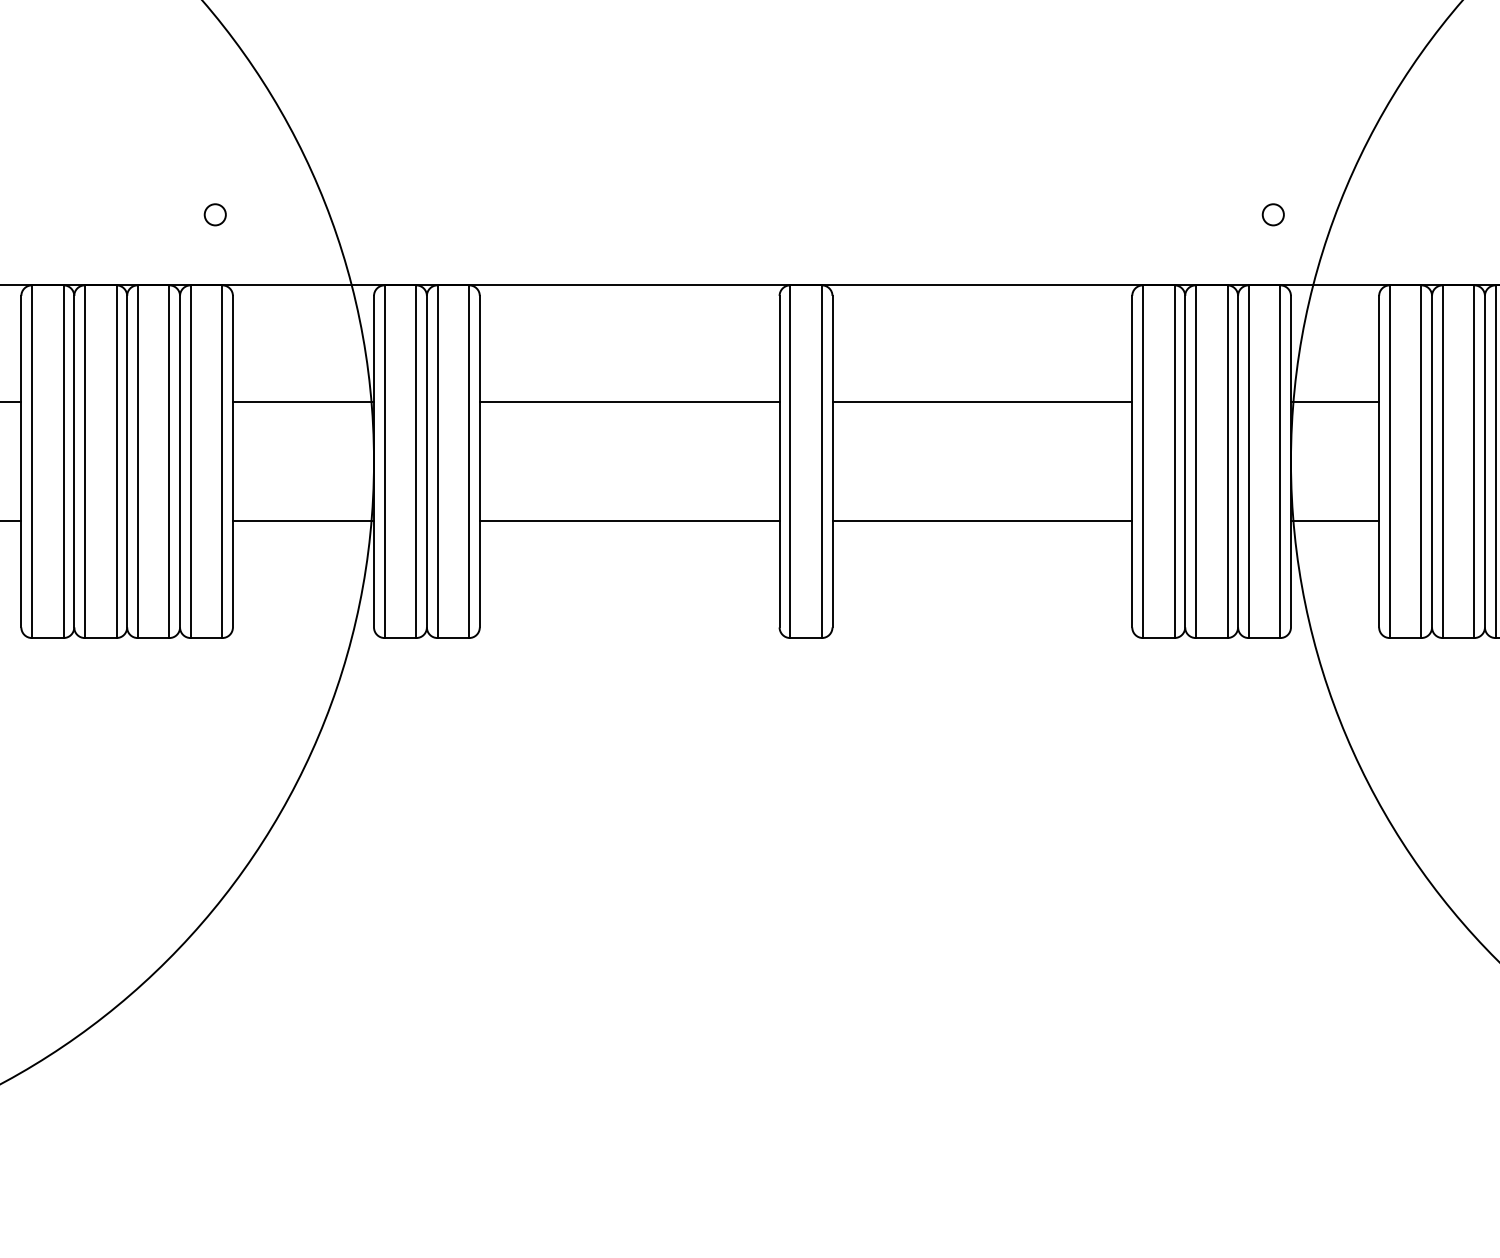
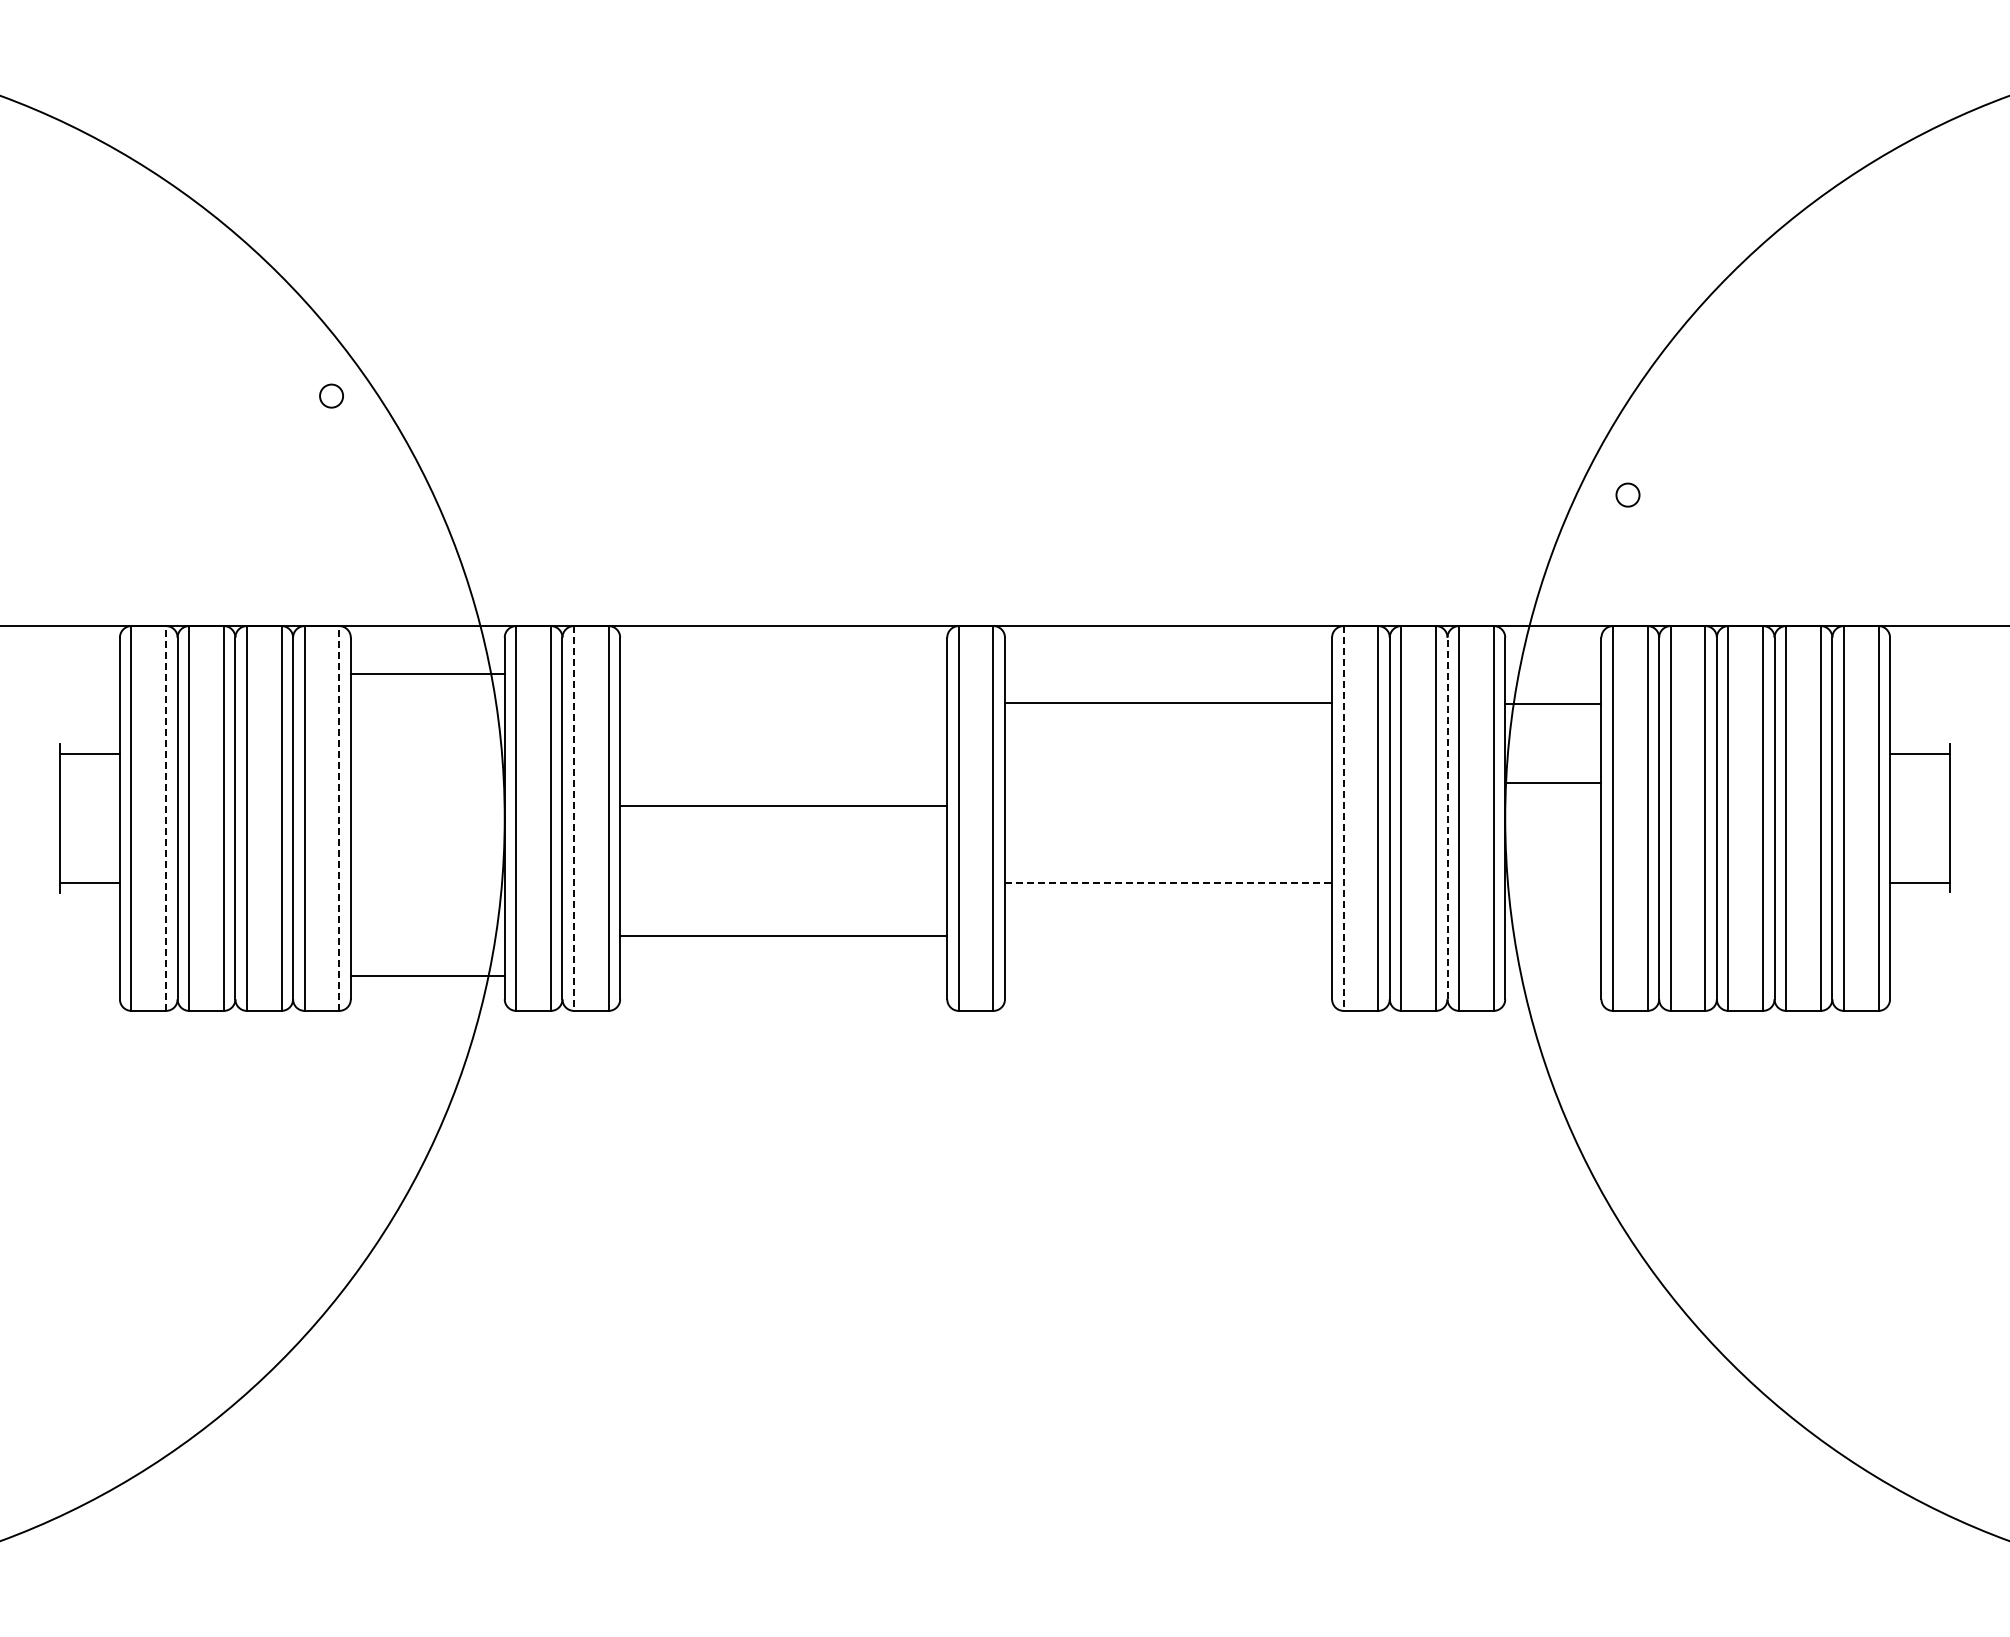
circle: (215, 214) -> (331, 395), moved
circle: (1272, 214) -> (1627, 494), moved
line: (303, 402) -> (427, 673), moved
line: (629, 402) -> (783, 805), moved
line: (982, 402) -> (1168, 702), moved
line: (1335, 402) -> (1553, 703), moved
line: (64, 461) -> (166, 818), solid -> dashed
line: (222, 461) -> (339, 818), solid -> dashed
line: (437, 461) -> (574, 818), solid -> dashed
line: (1142, 461) -> (1343, 818), solid -> dashed
line: (1238, 461) -> (1447, 818), solid -> dashed
line: (303, 521) -> (427, 976), moved
line: (629, 521) -> (783, 936), moved
line: (982, 521) -> (1168, 883), solid -> dashed
line: (1335, 521) -> (1553, 783), moved

